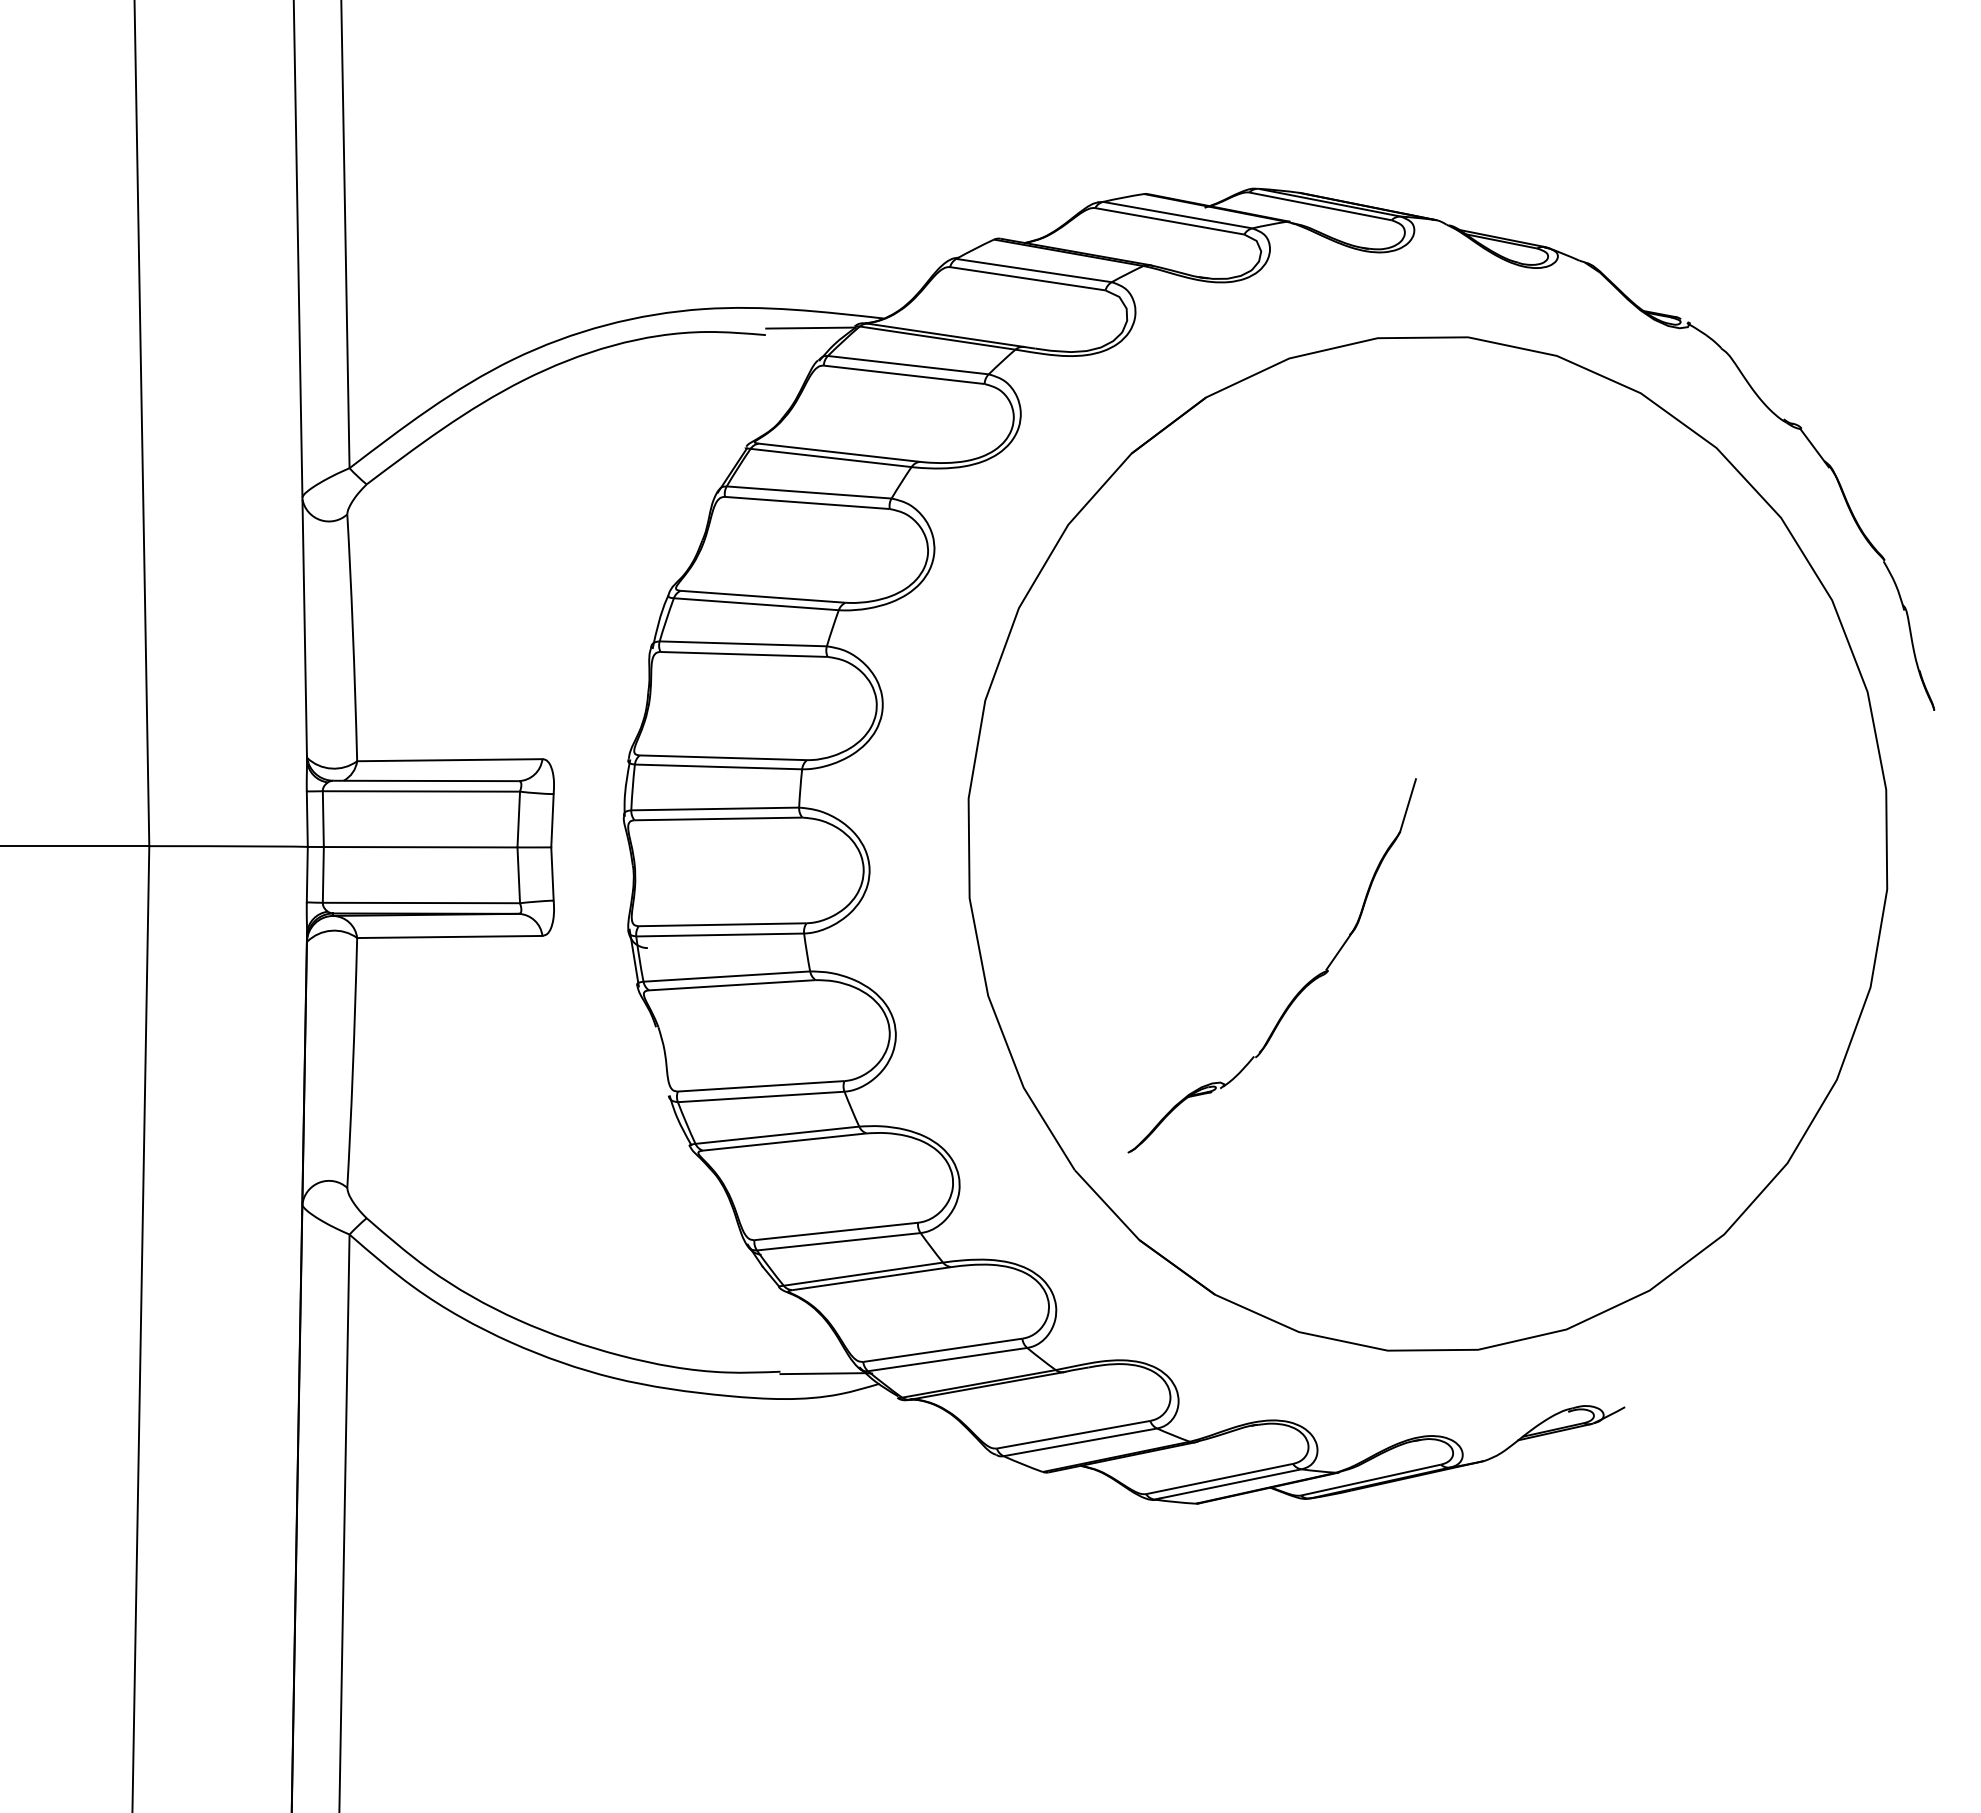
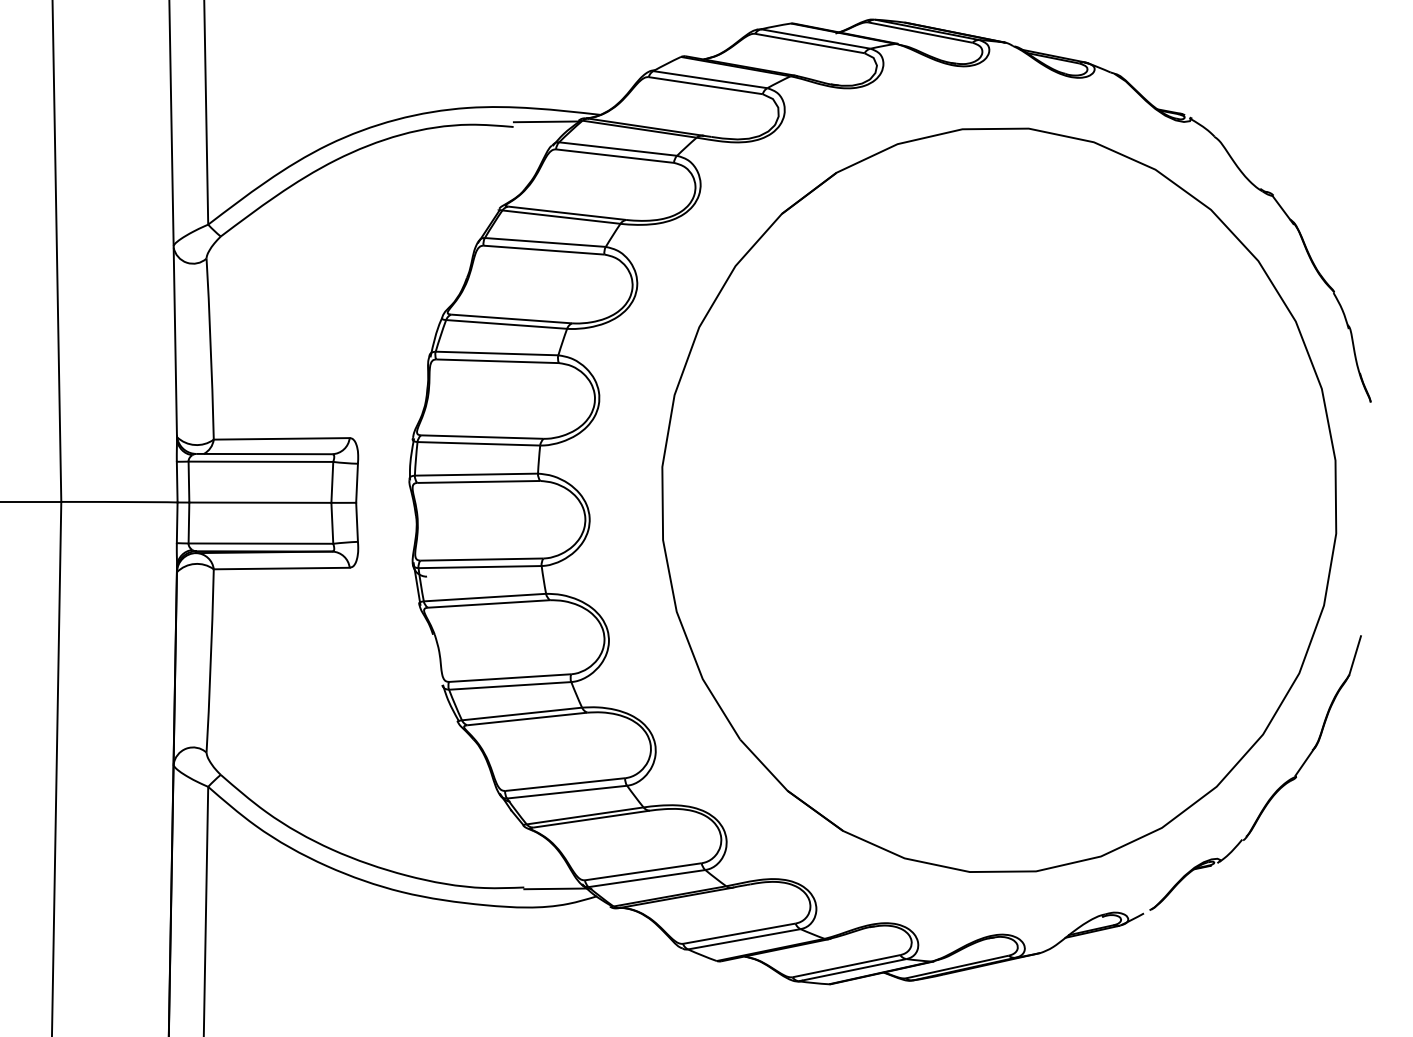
part: (1298, 991) -> (1274, 791), moved

